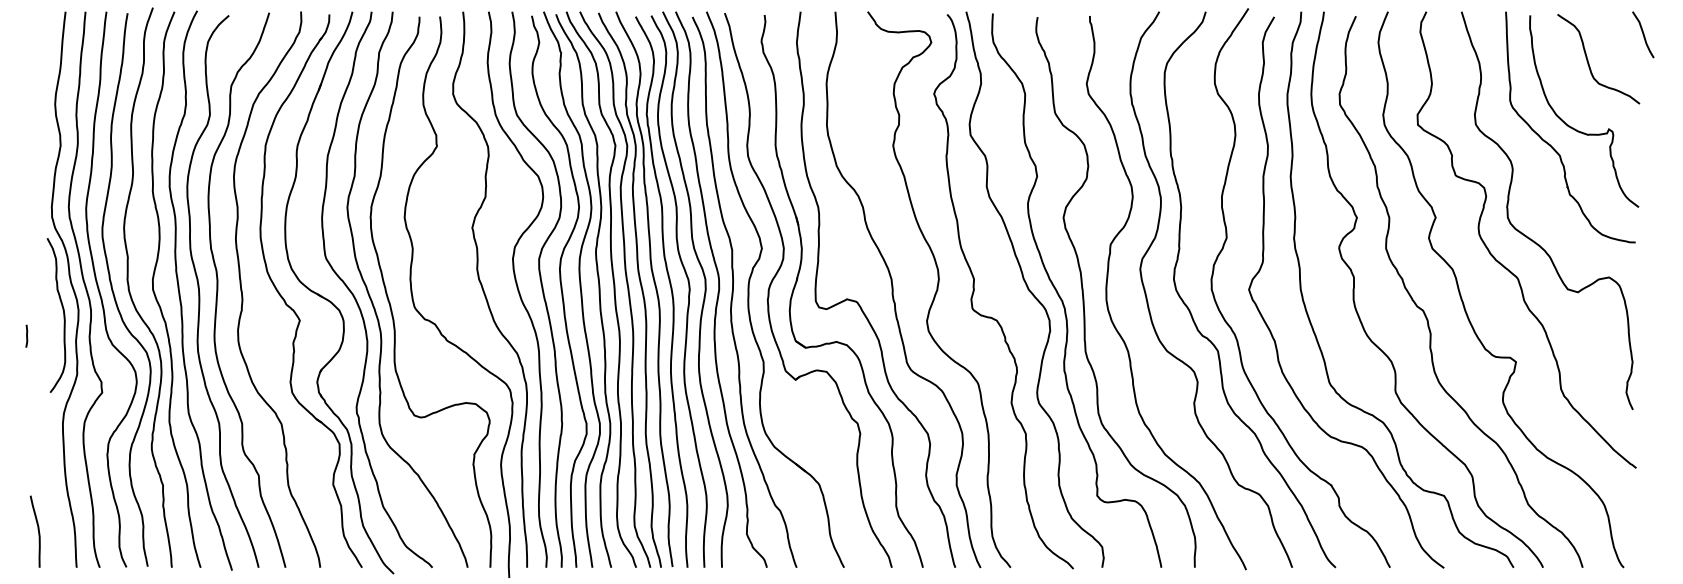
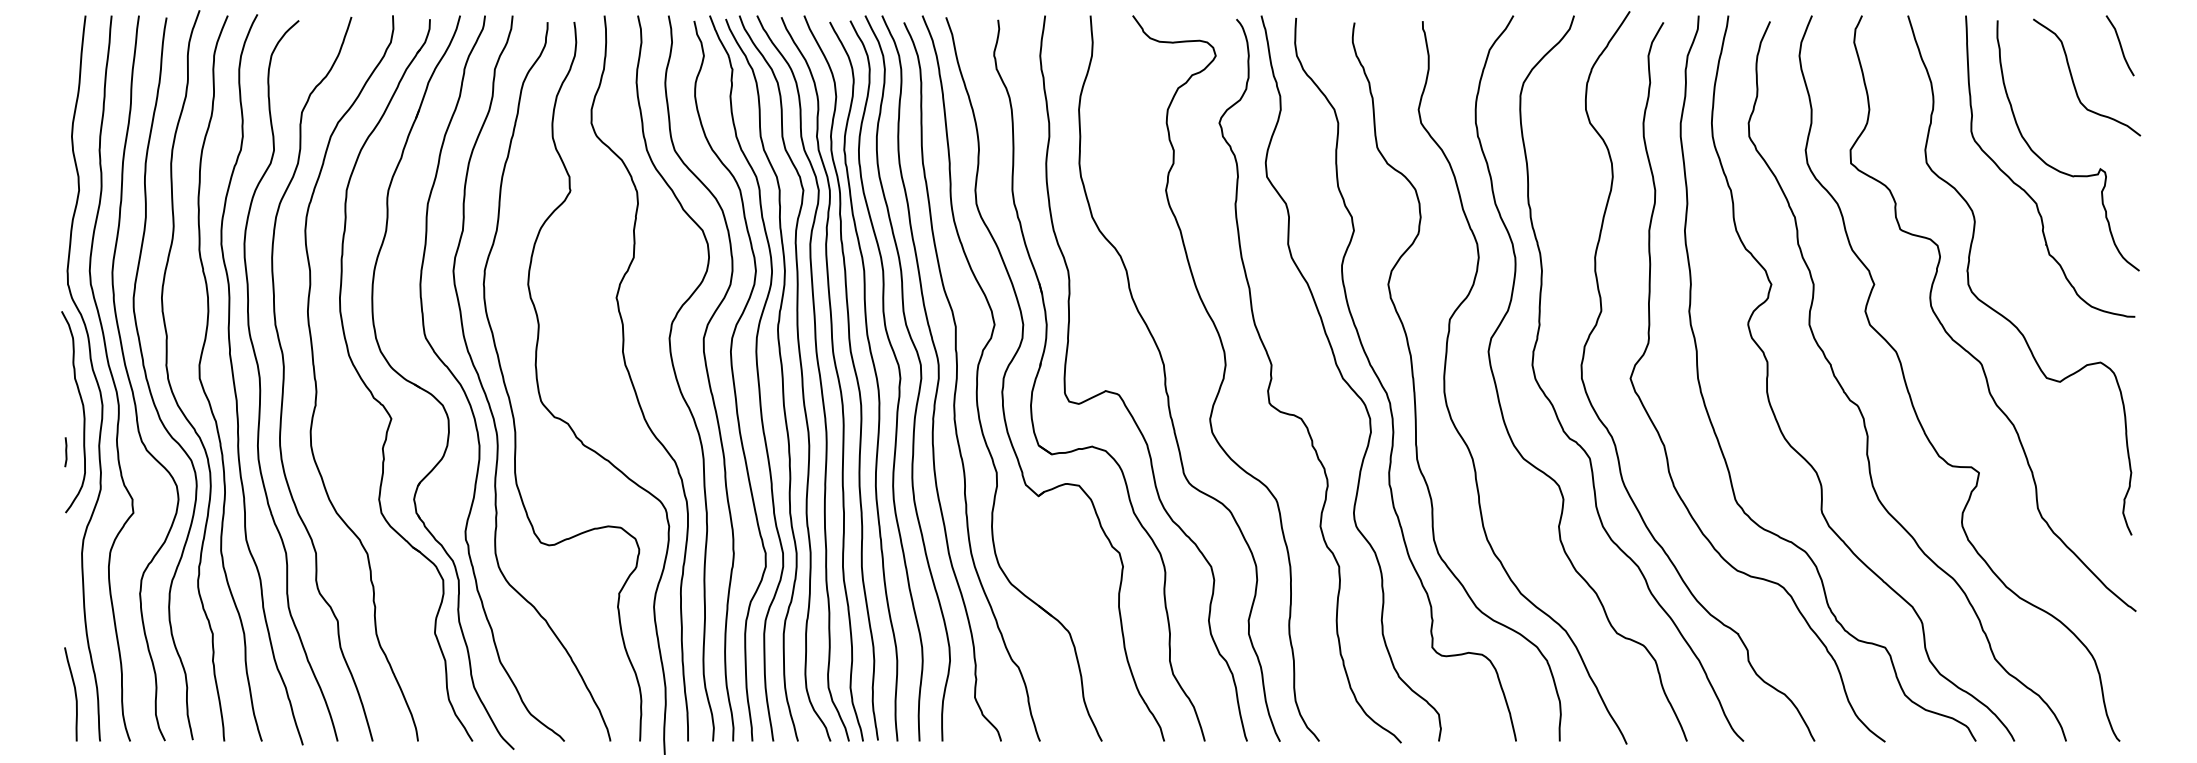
curve: (1642, 34) -> (2119, 45), moved
line: (26, 336) -> (65, 452), moved
curve: (37, 530) -> (74, 693), moved

